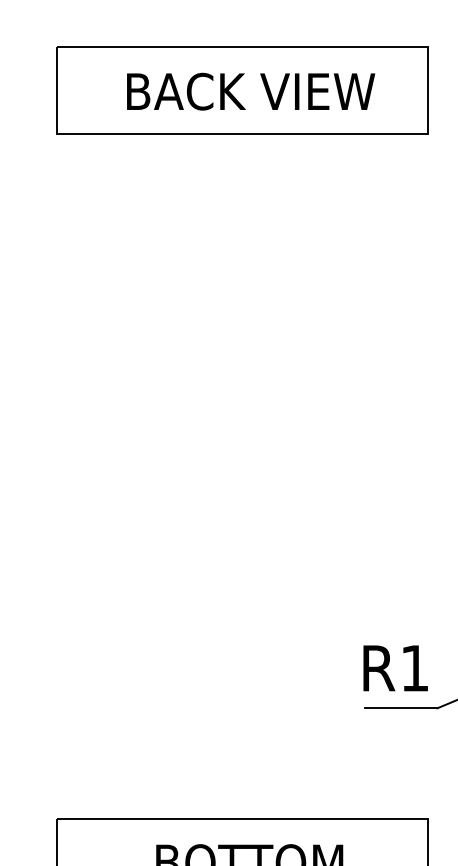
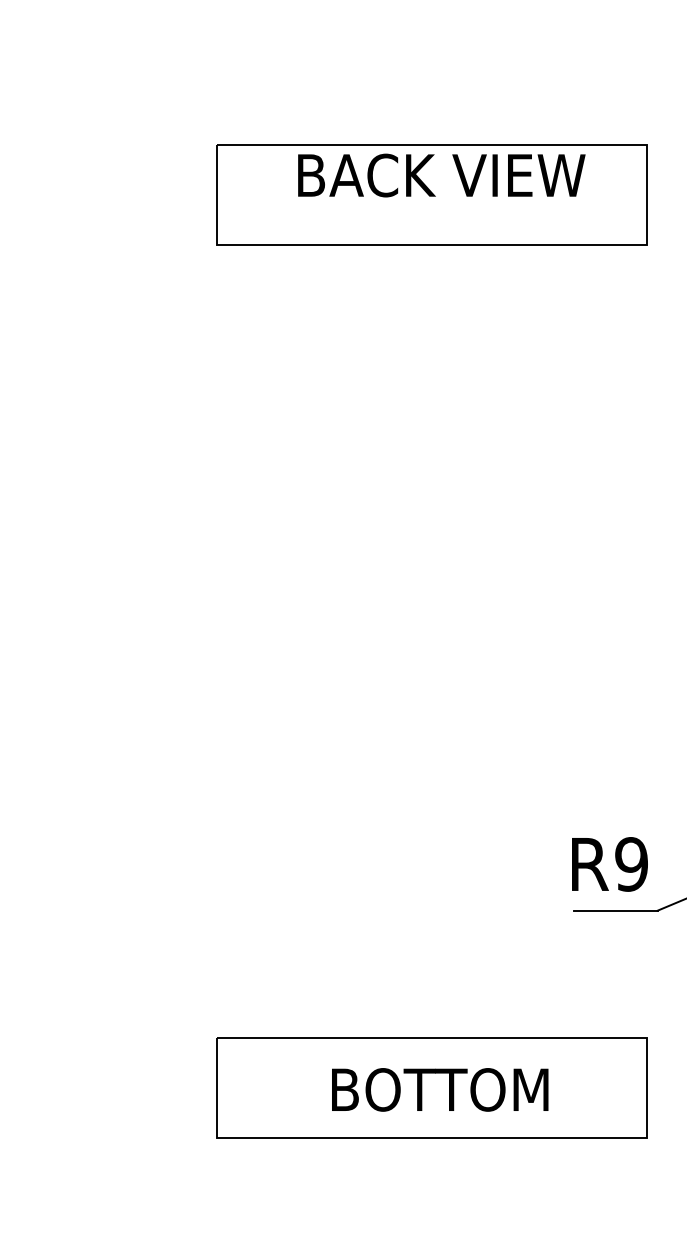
text: (250, 91) -> (441, 175), moved
text: (414, 668) -> (631, 864), R1 -> R9

